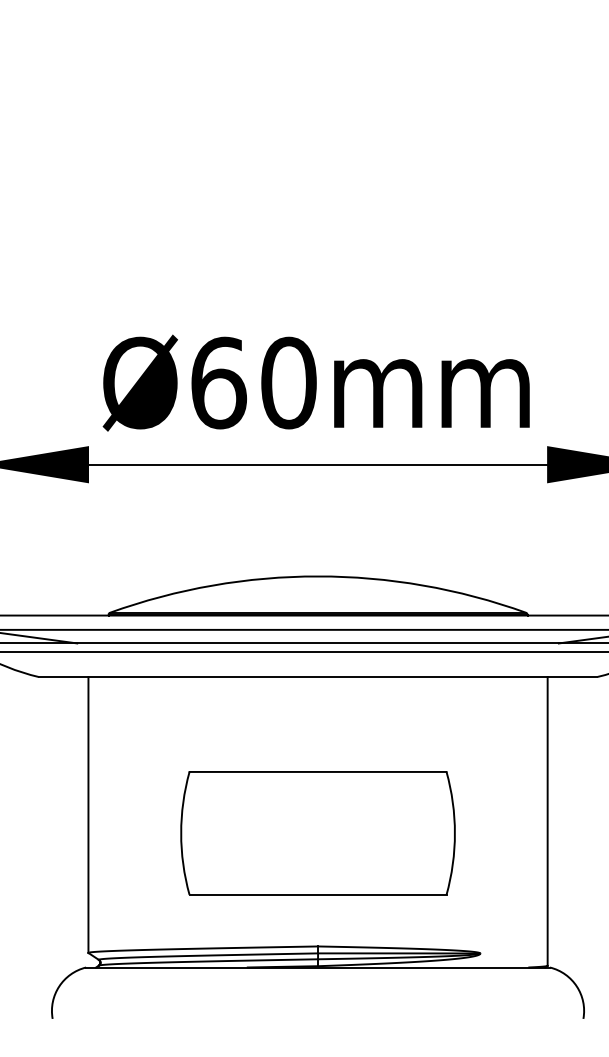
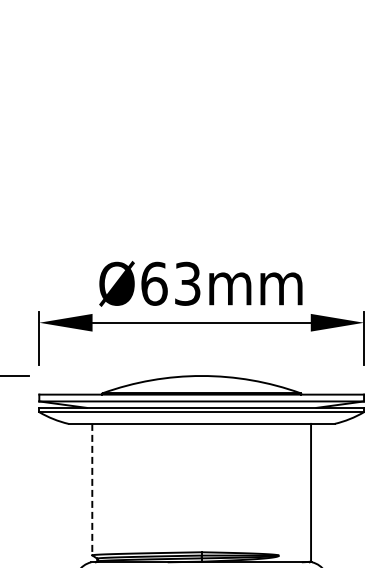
text: (288, 382) -> (187, 283), Ø60mm -> Ø63mm
line: (88, 814) -> (92, 489), solid -> dashed
part: (317, 833) -> (201, 498), removed

